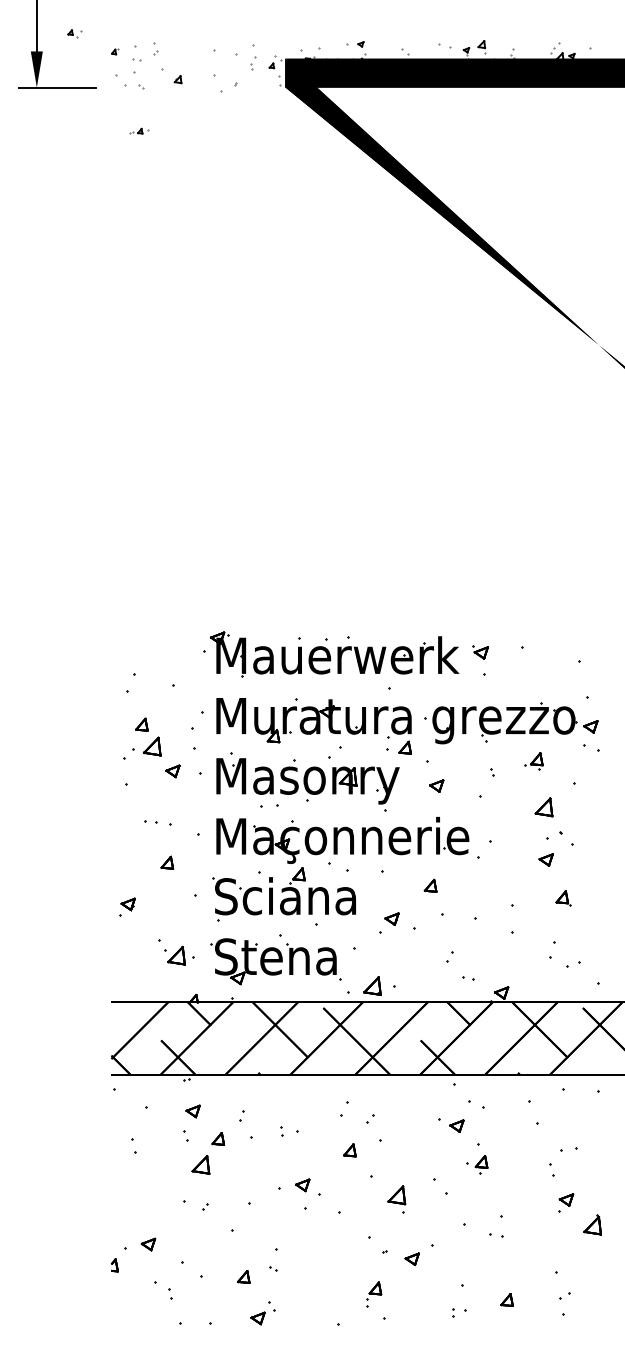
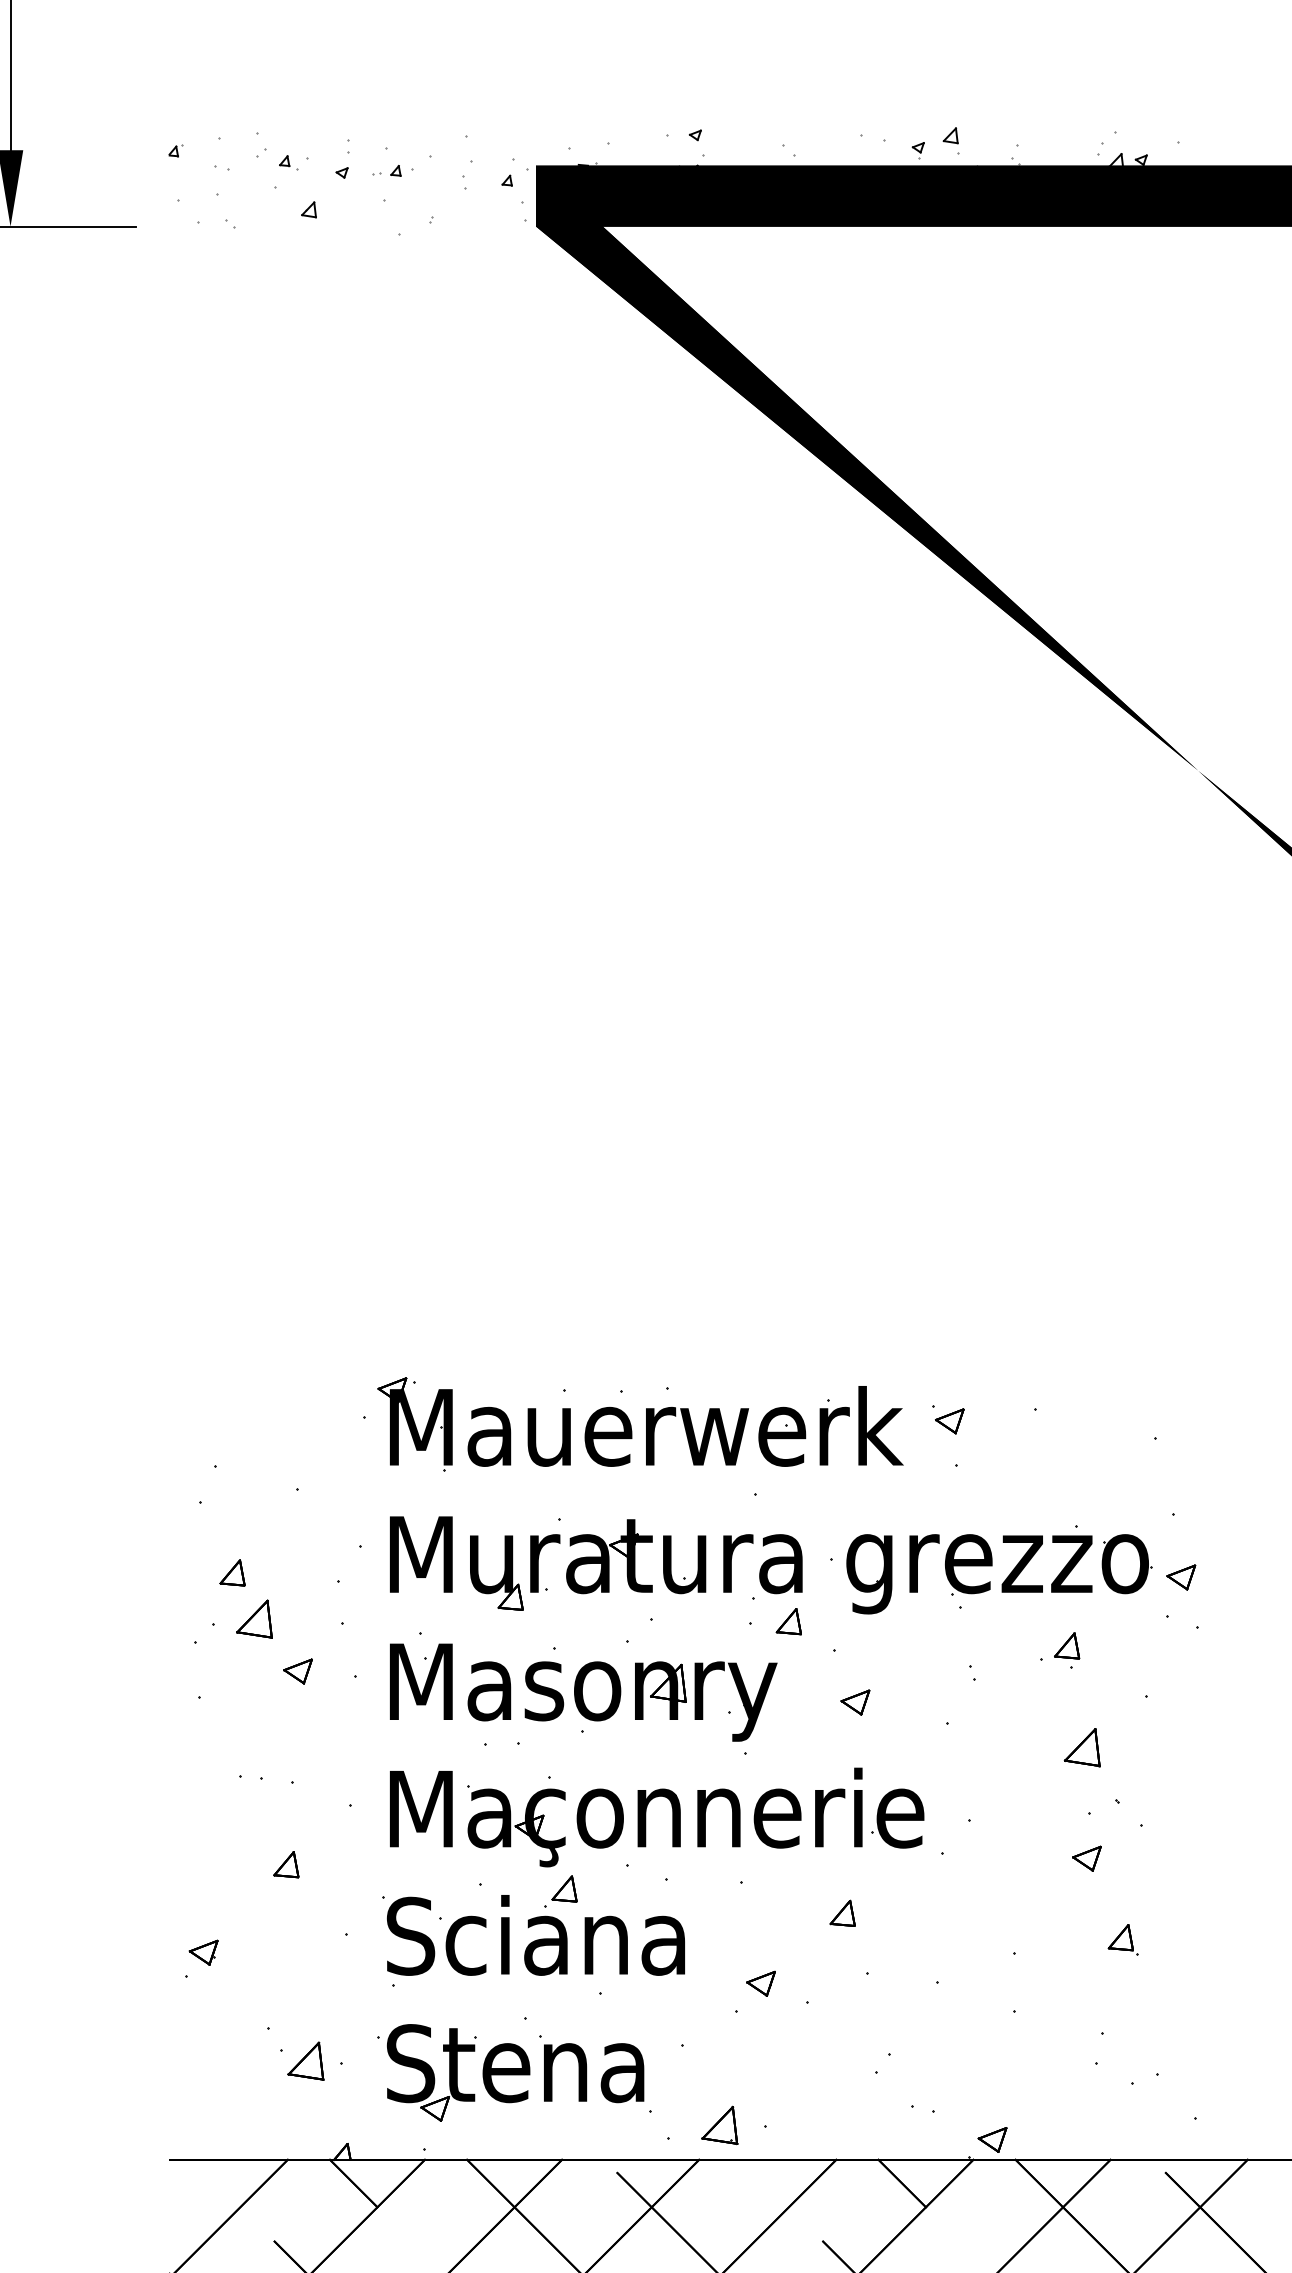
part: (74, 33) -> (292, 163), moved
part: (193, 55) -> (341, 158), added
part: (139, 130) -> (394, 169), moved

